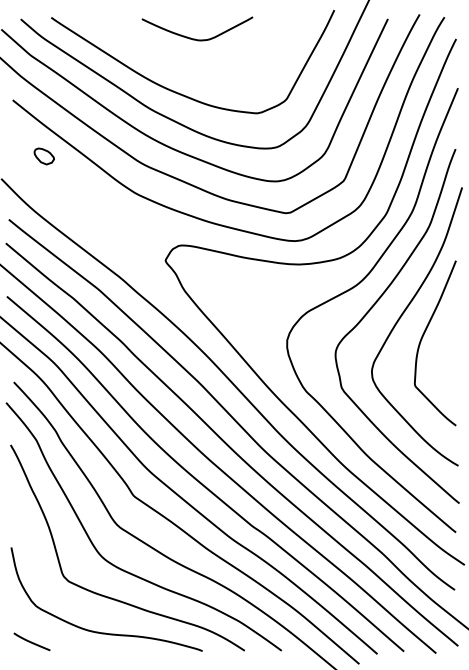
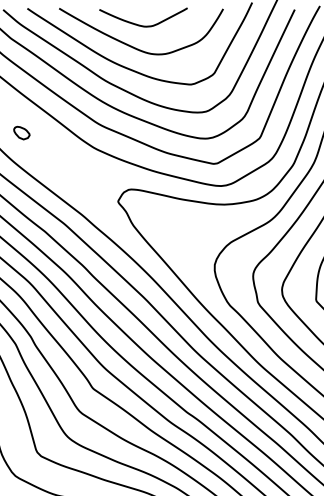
curve: (184, 65) -> (133, 46), added
part: (43, 156) -> (21, 133), moved

